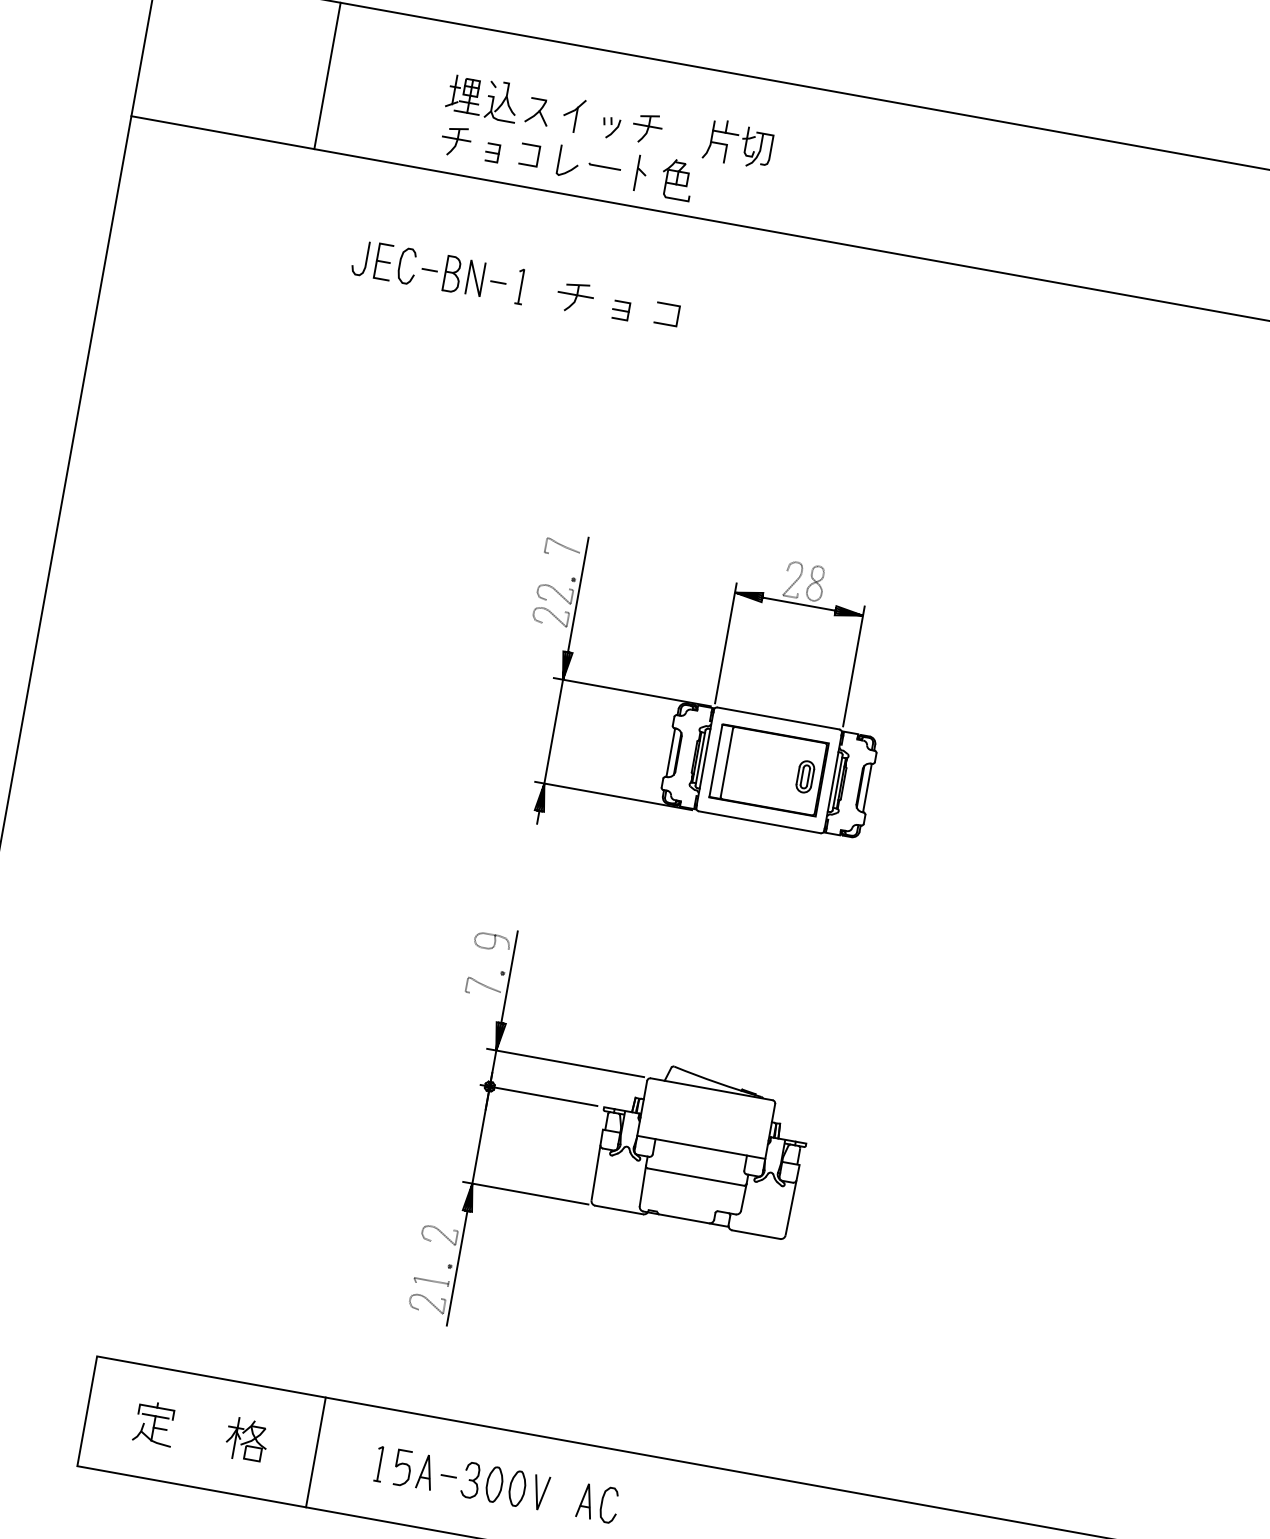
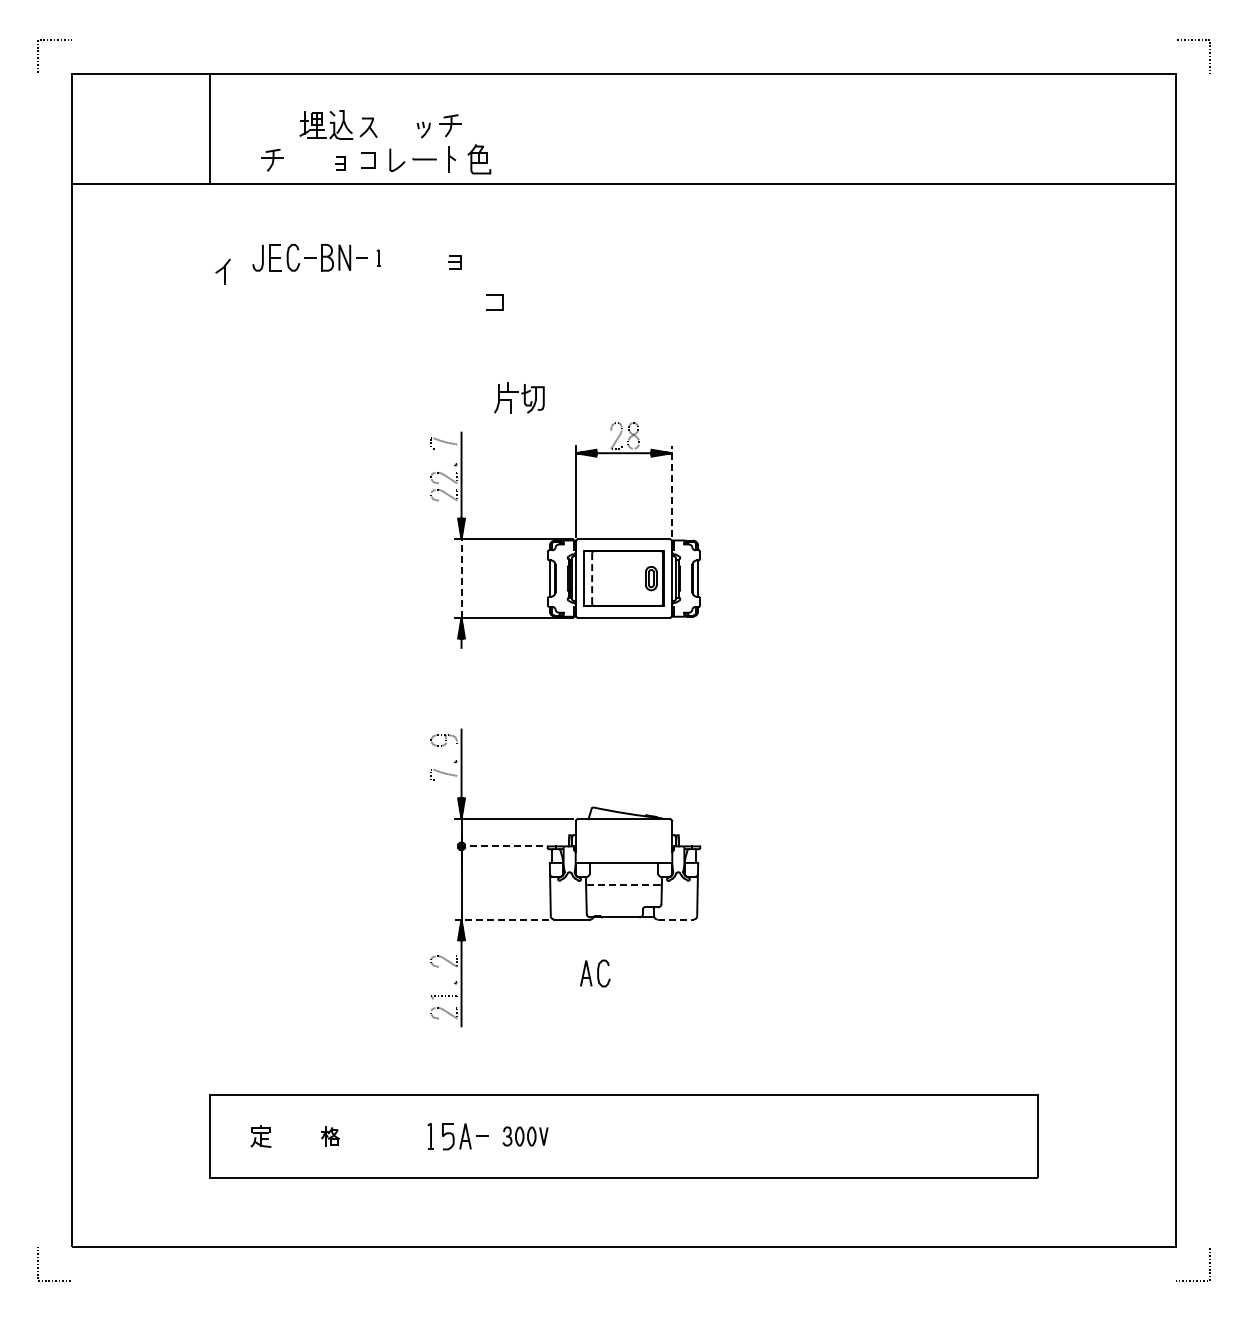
part: (572, 114) -> (222, 271), moved
part: (456, 140) -> (272, 159), moved
part: (738, 143) -> (519, 397), moved
part: (520, 286) -> (378, 257), size x0.6
part: (574, 297) -> (419, 258), removed
line: (668, 304) -> (494, 295), moved
line: (854, 666) -> (672, 491), solid -> dashed
line: (553, 731) -> (461, 578), solid -> dashed
line: (727, 762) -> (592, 578), solid -> dashed
line: (538, 1095) -> (498, 846), solid -> dashed
line: (695, 1177) -> (623, 885), solid -> dashed
line: (525, 1193) -> (501, 919), solid -> dashed
line: (757, 1234) -> (676, 919), solid -> dashed
part: (154, 1423) -> (260, 1136), size x0.7
part: (246, 1440) -> (330, 1136), size x0.6
line: (315, 1452) -> (382, 1136), removed
part: (505, 1486) -> (525, 1136), size x0.7
part: (598, 1503) -> (595, 973), moved

